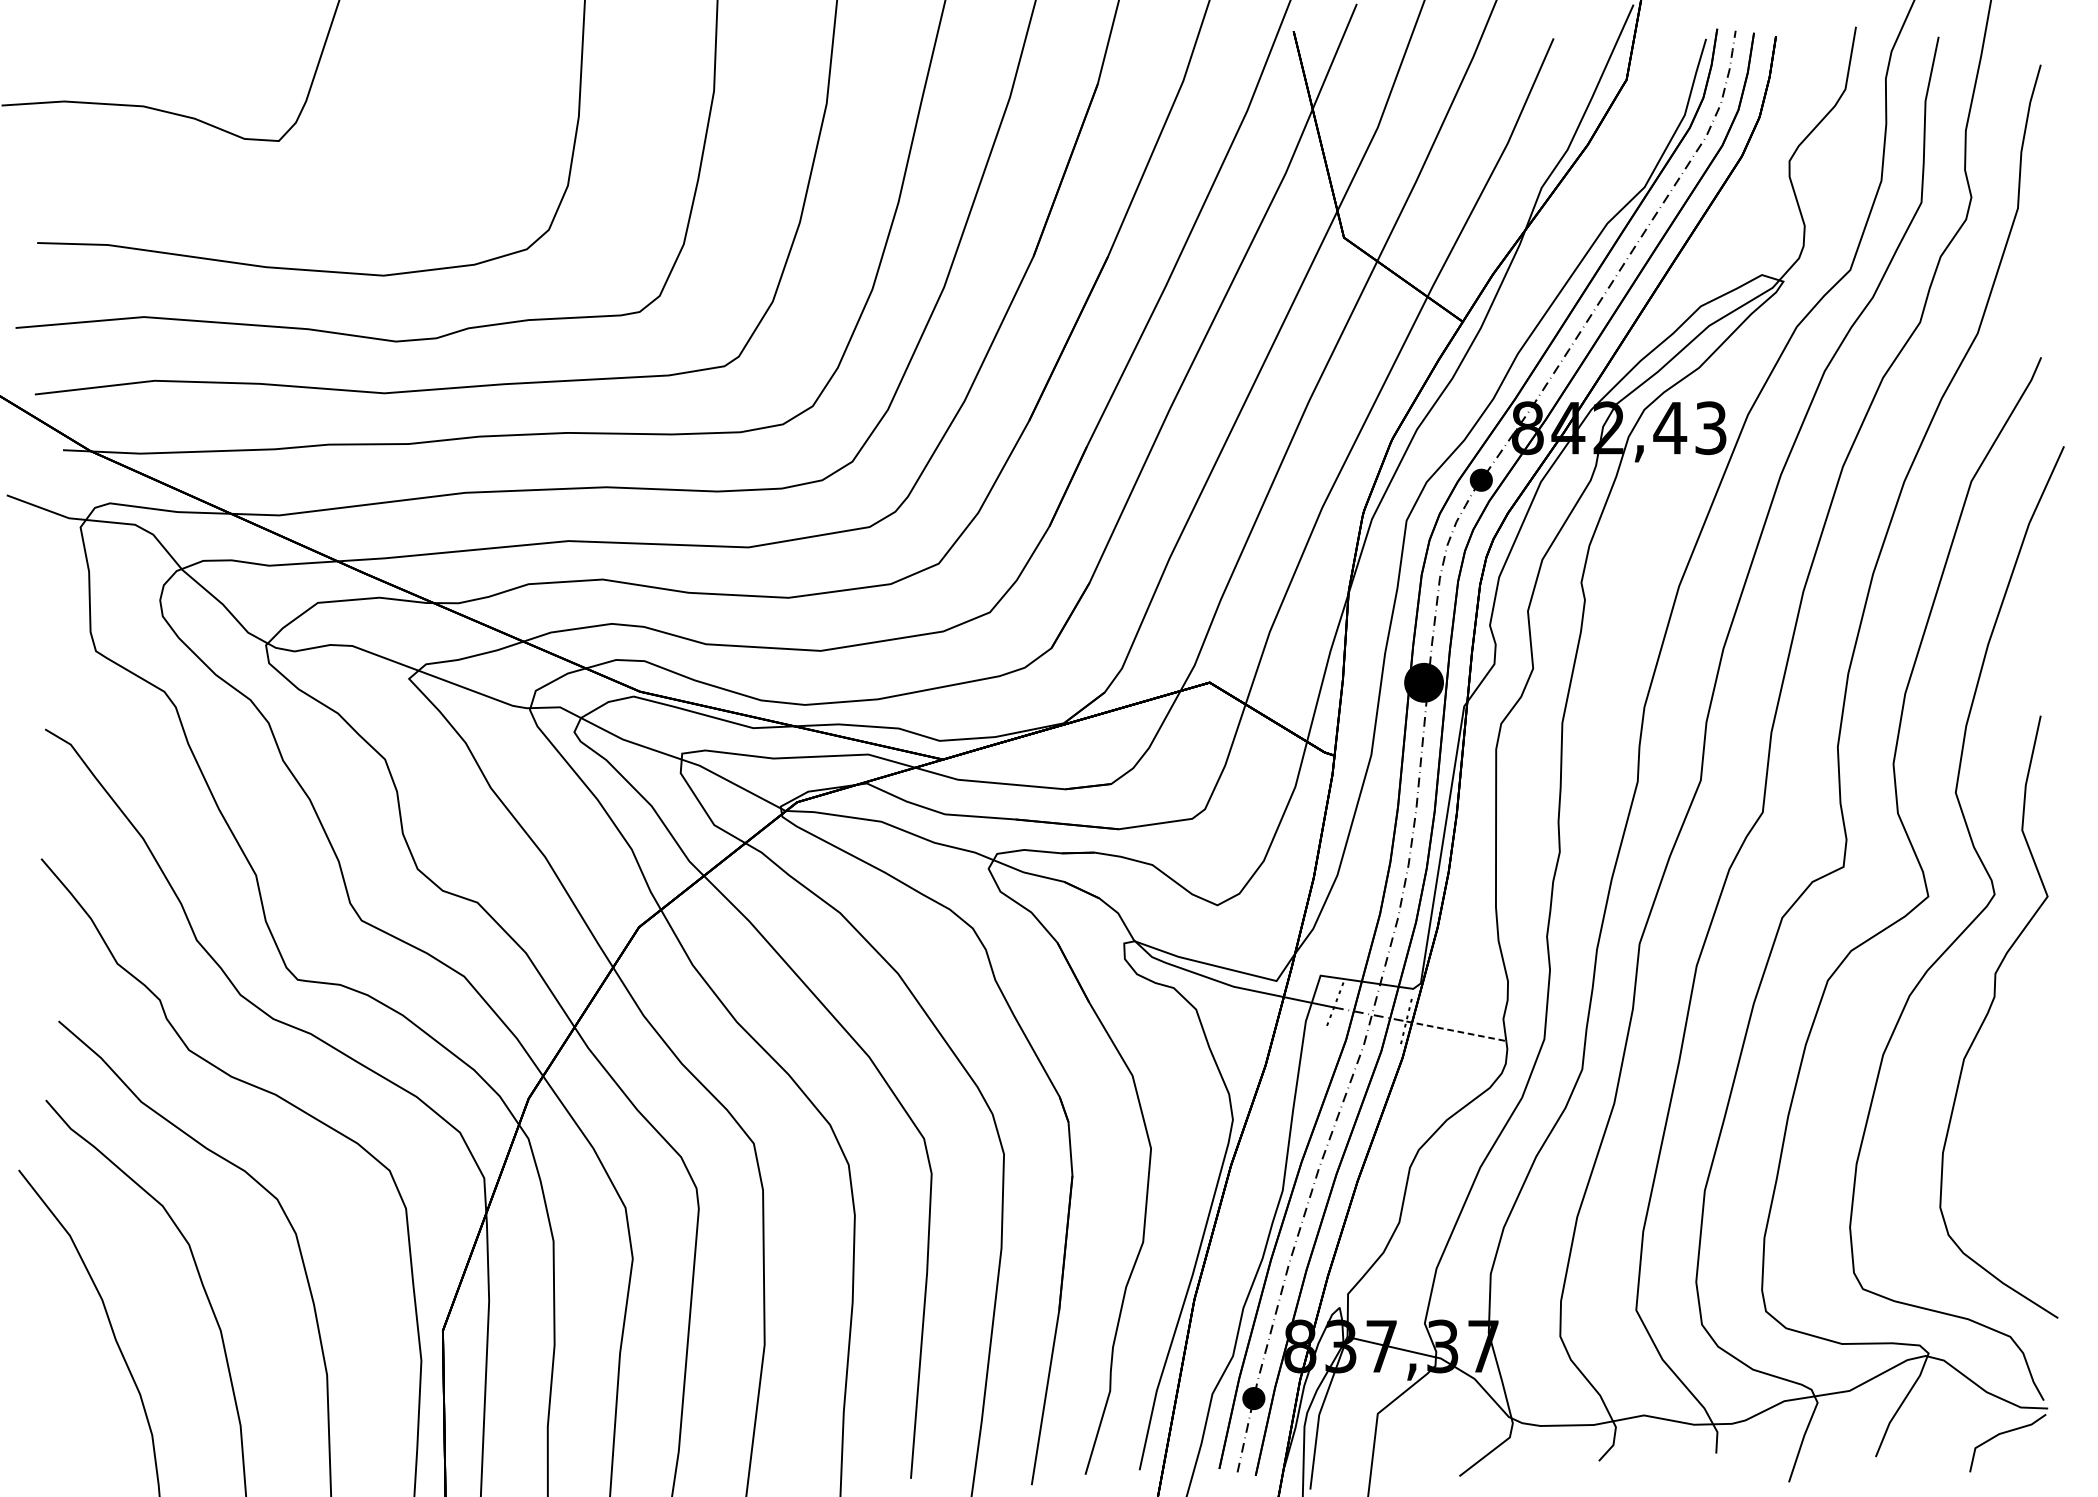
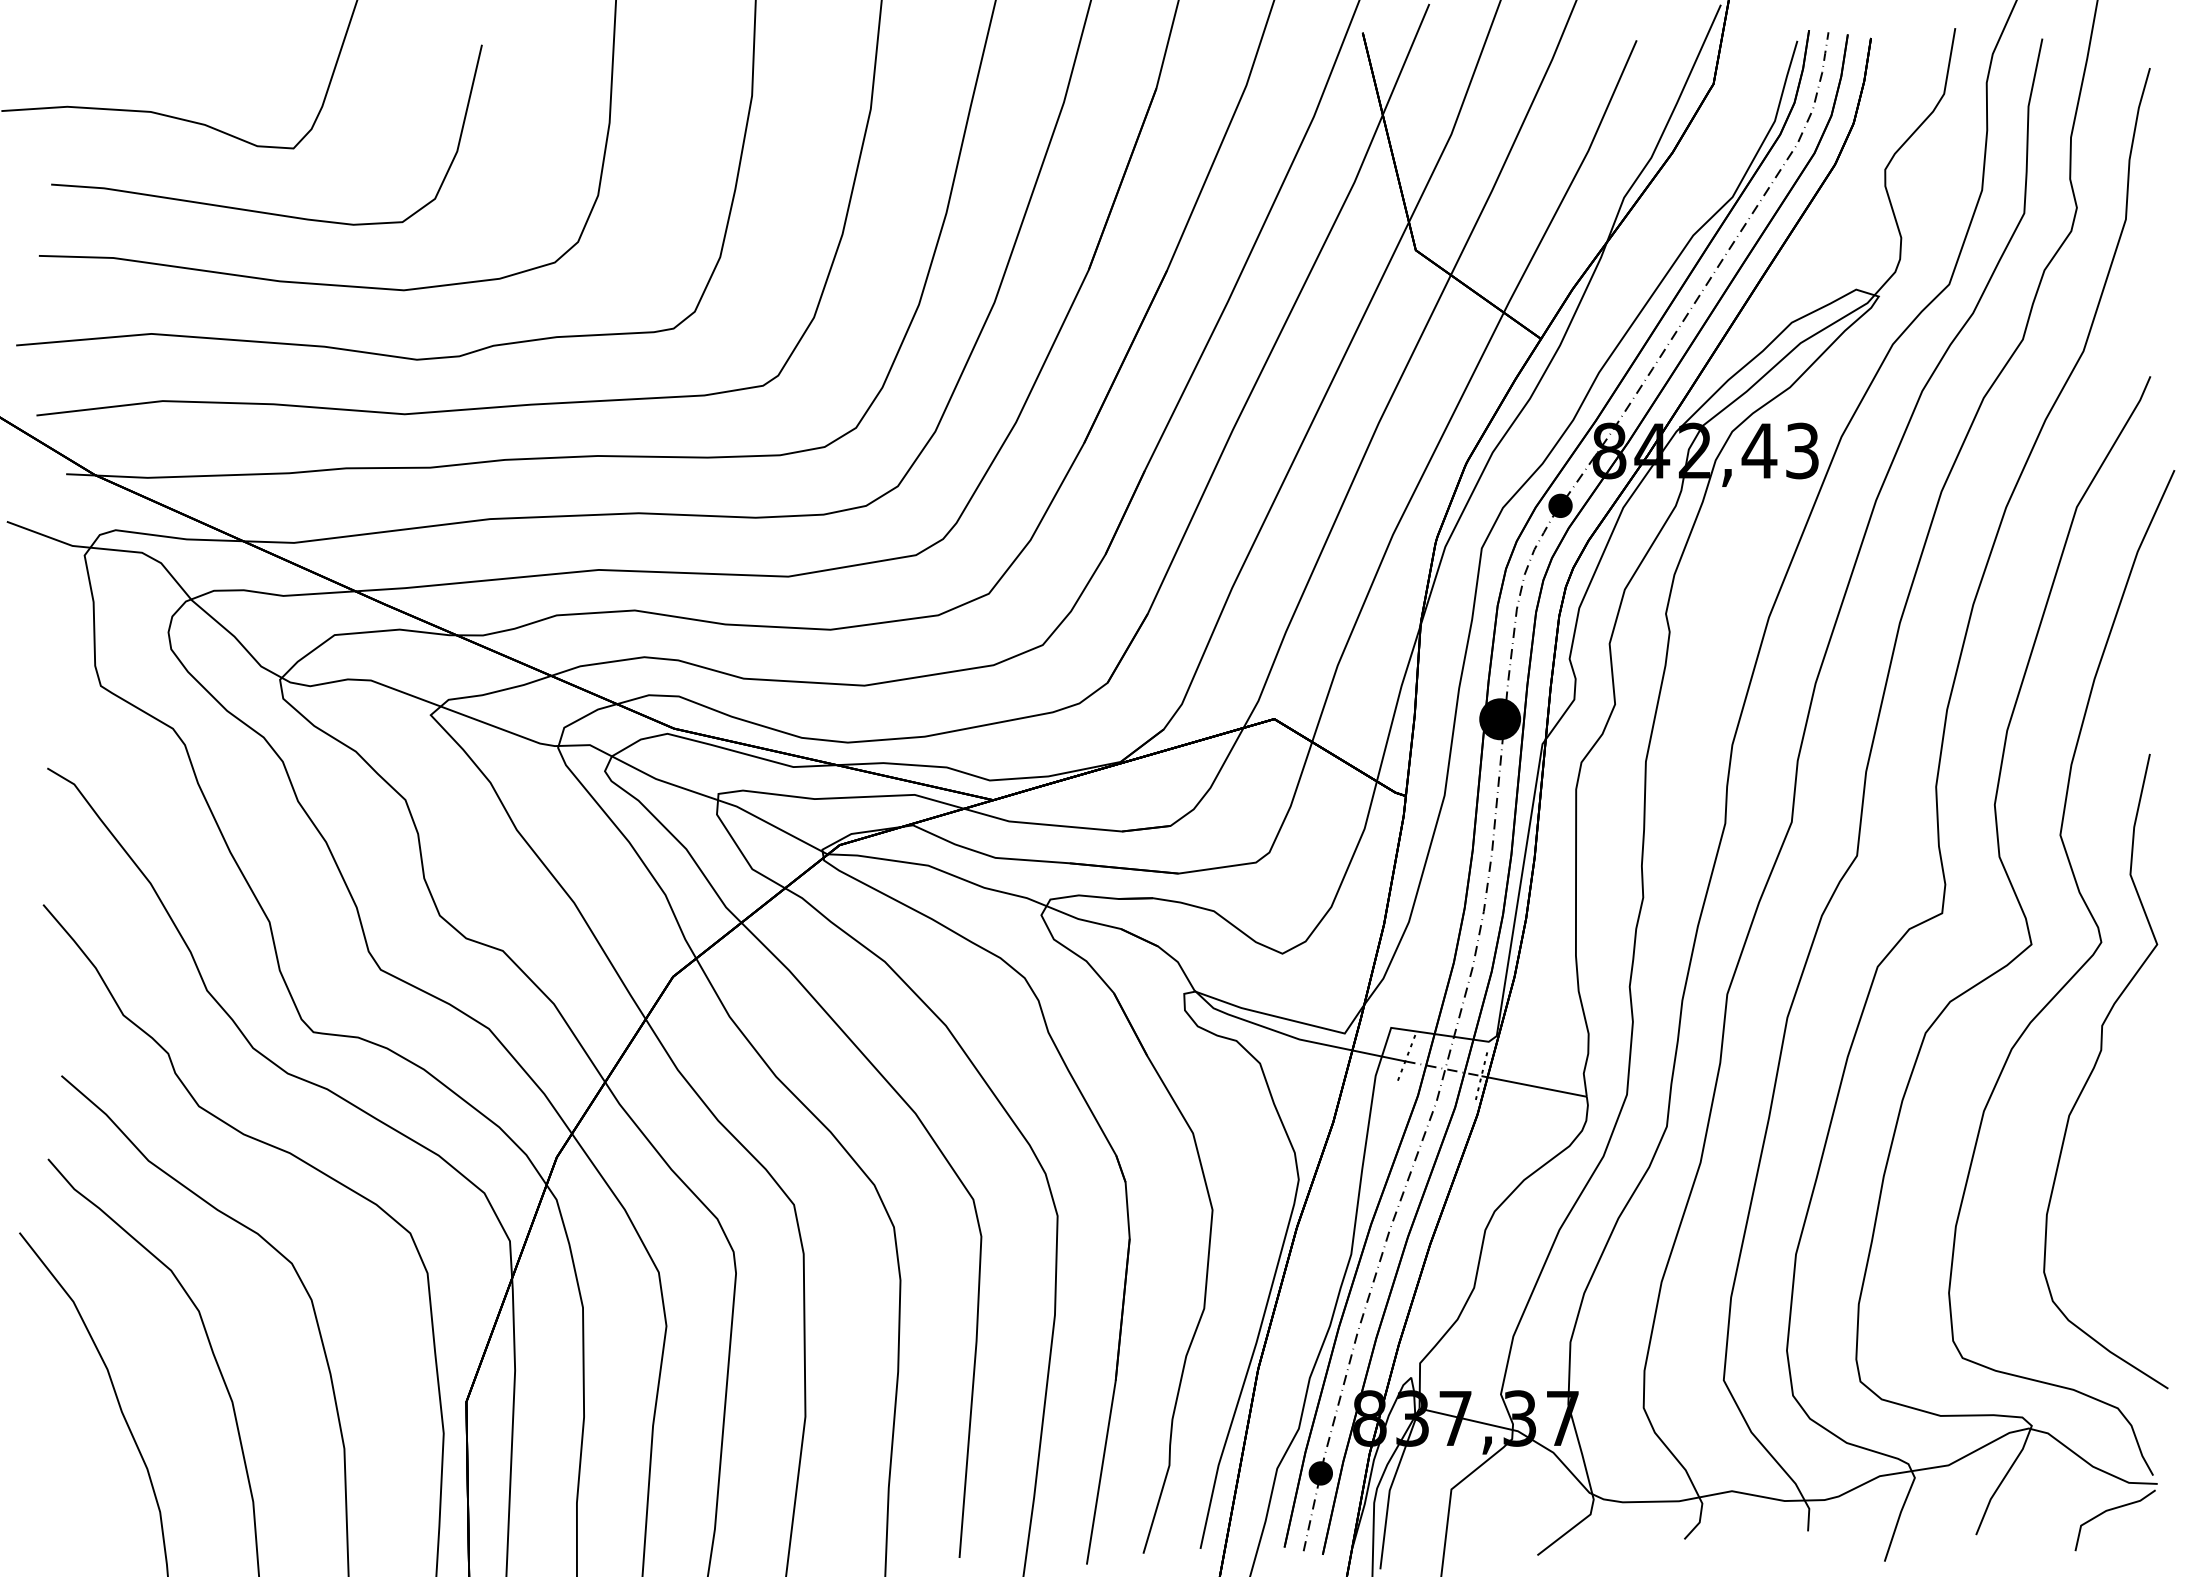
curve: (244, 199) -> (257, 210), added
line: (1456, 1031) -> (1534, 1086), dashed -> solid

